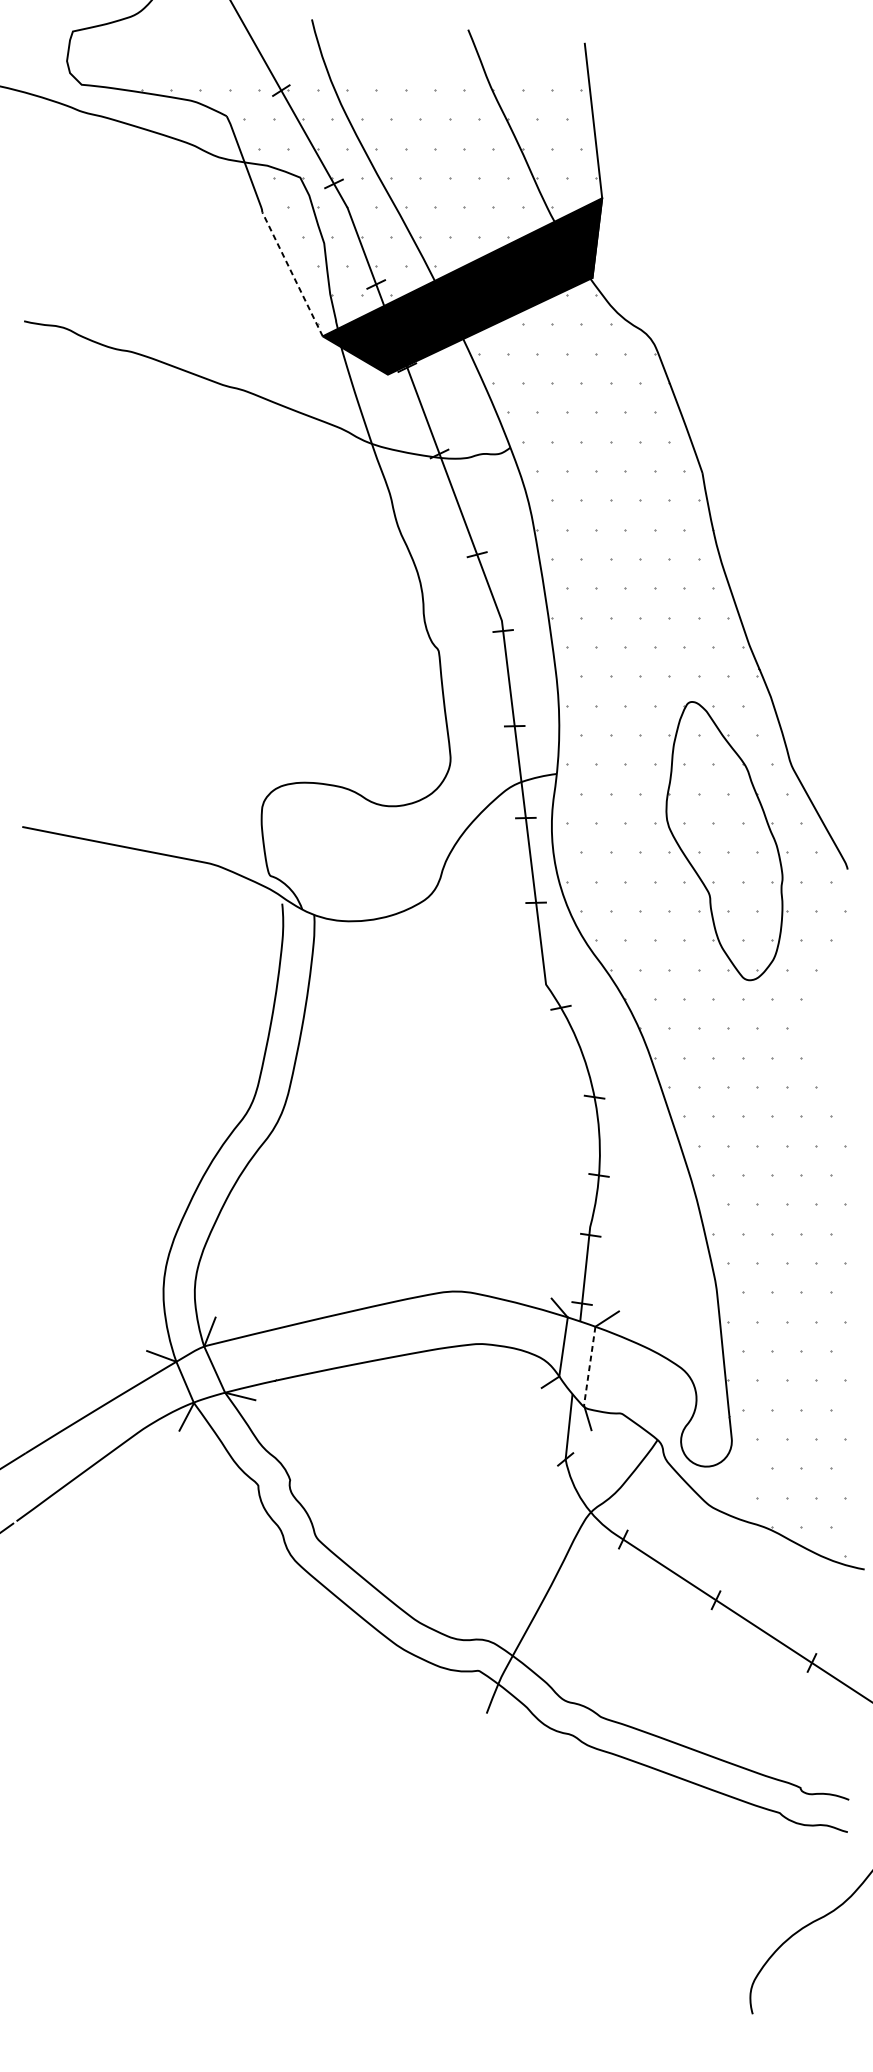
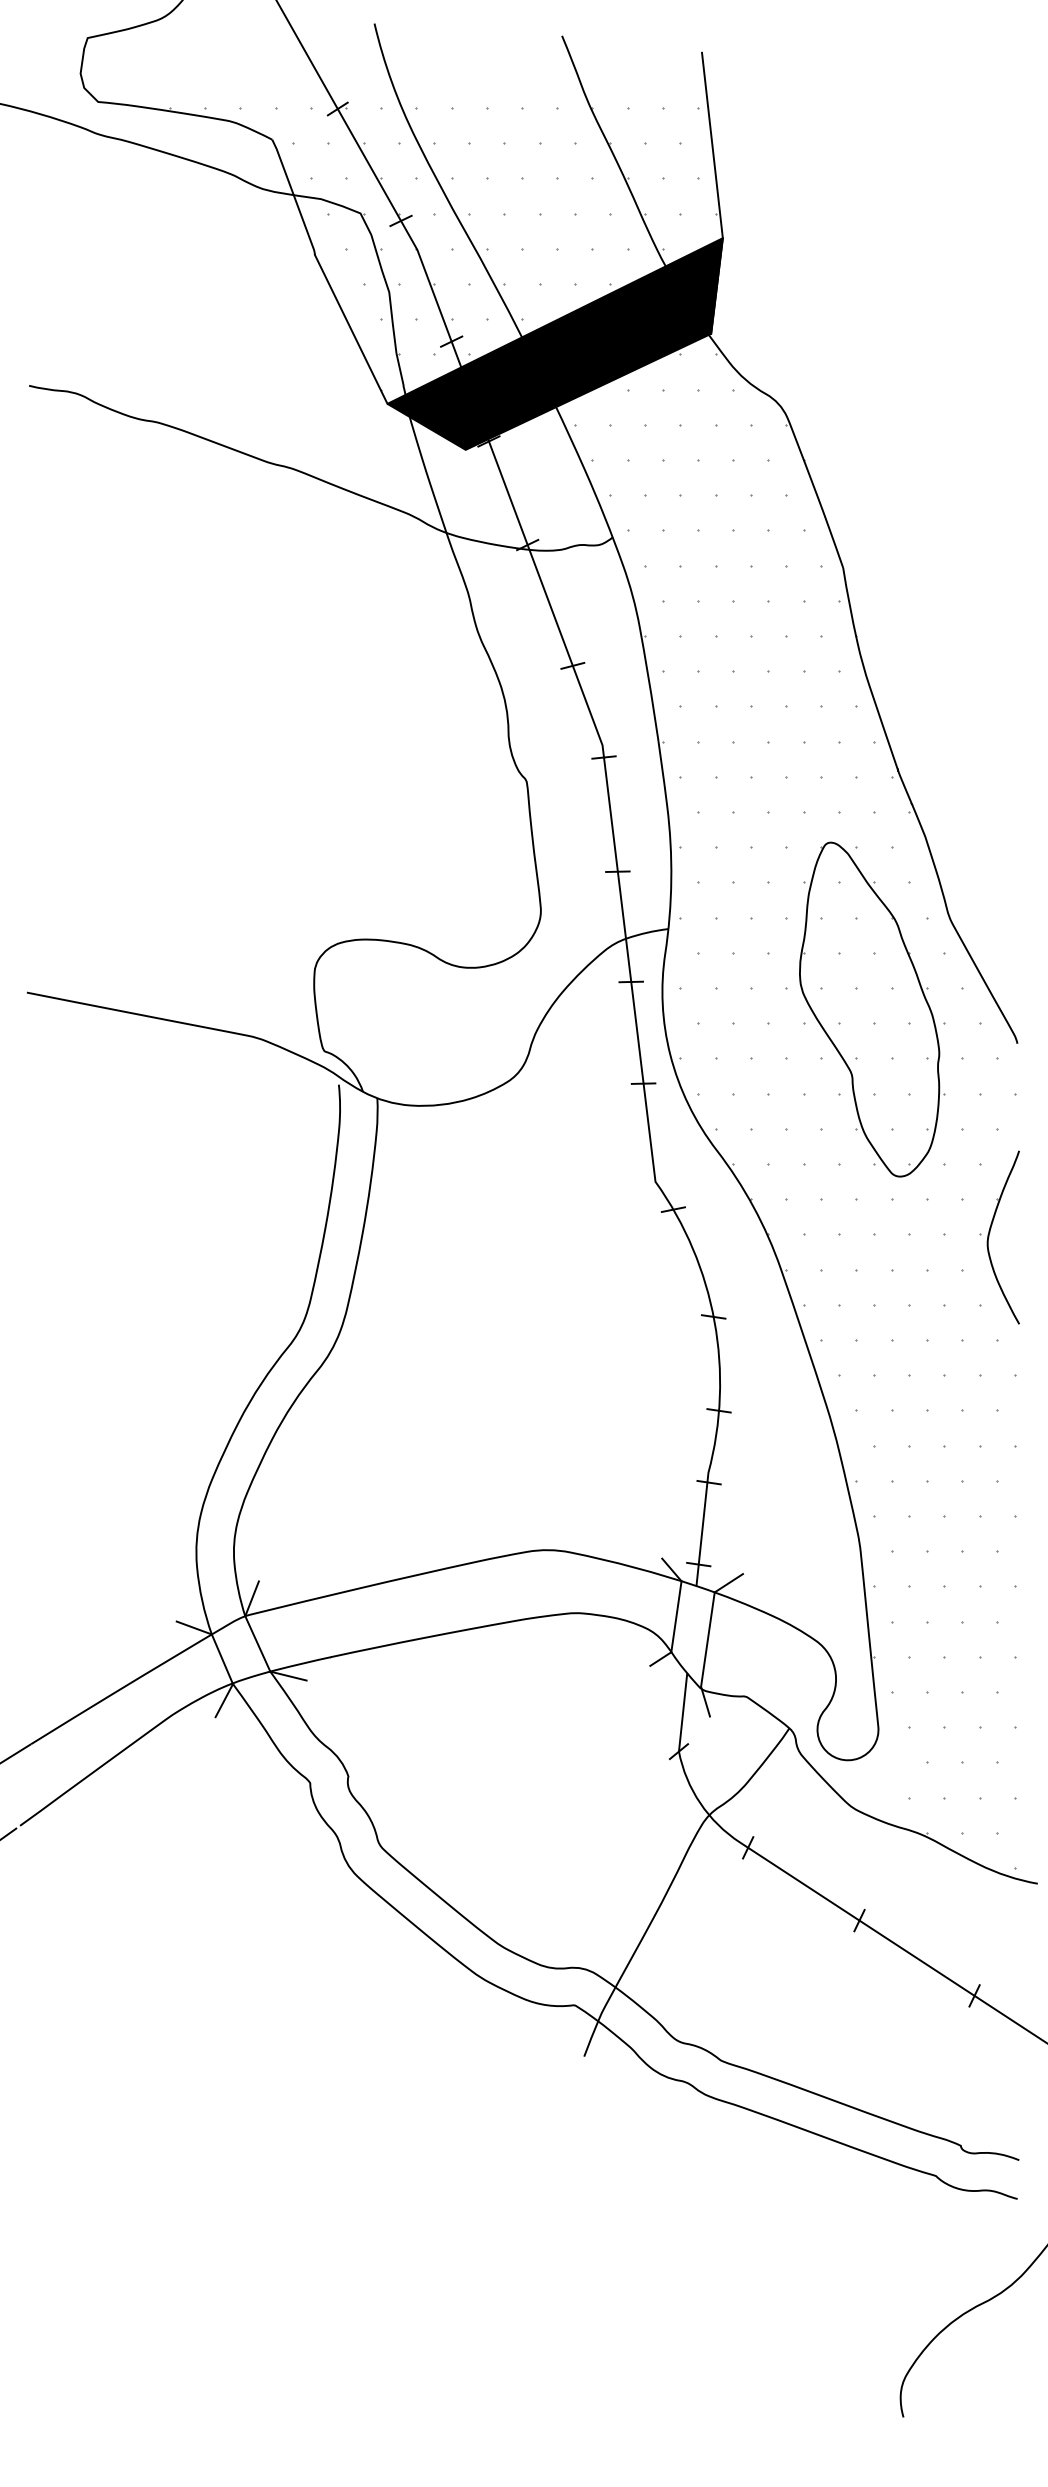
line: (292, 274) -> (351, 329), dashed -> solid
part: (824, 1031) -> (989, 1237), added
line: (589, 1366) -> (707, 1640), dashed -> solid

